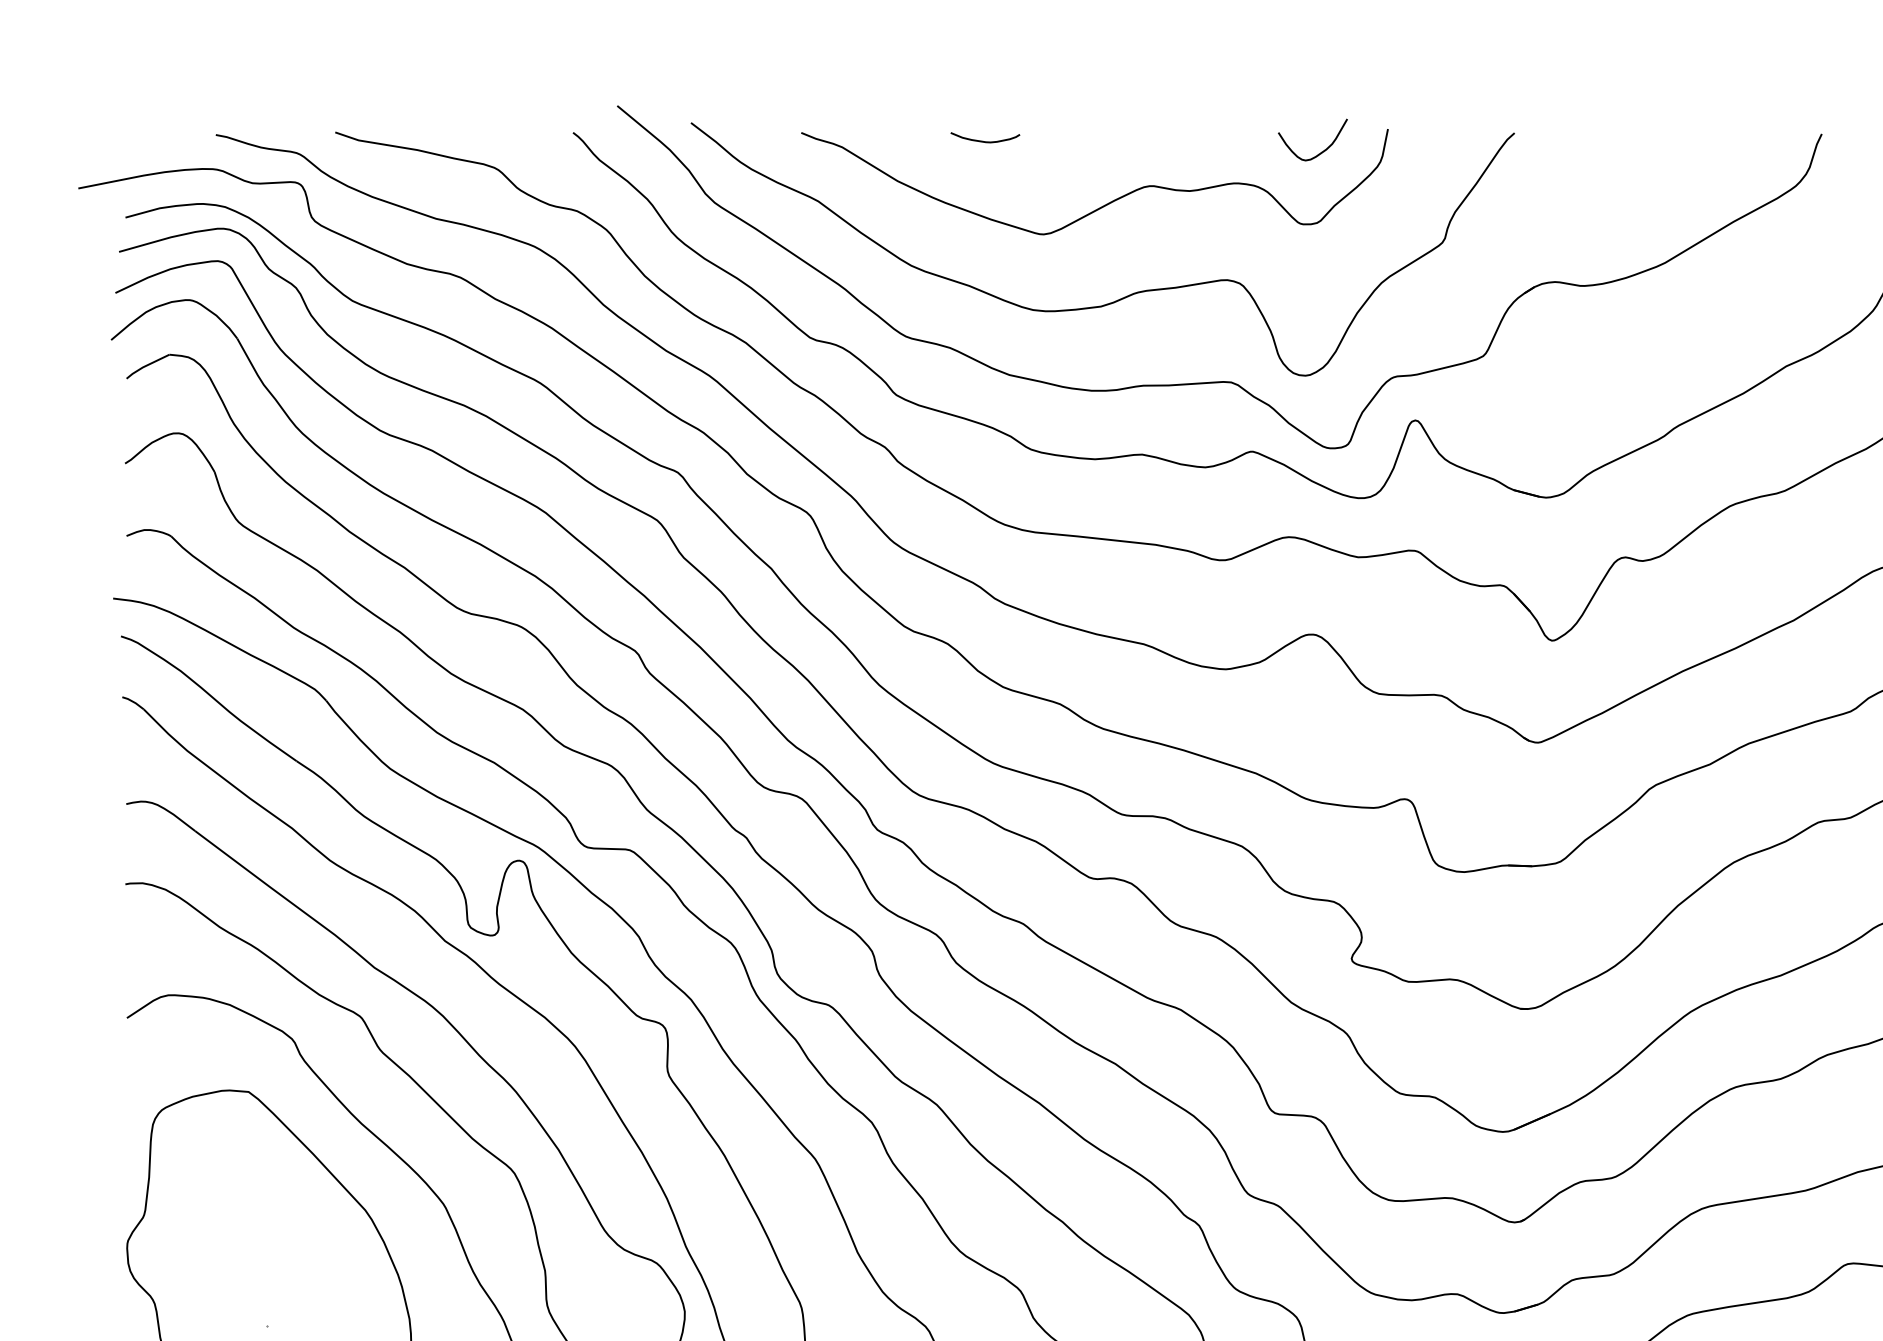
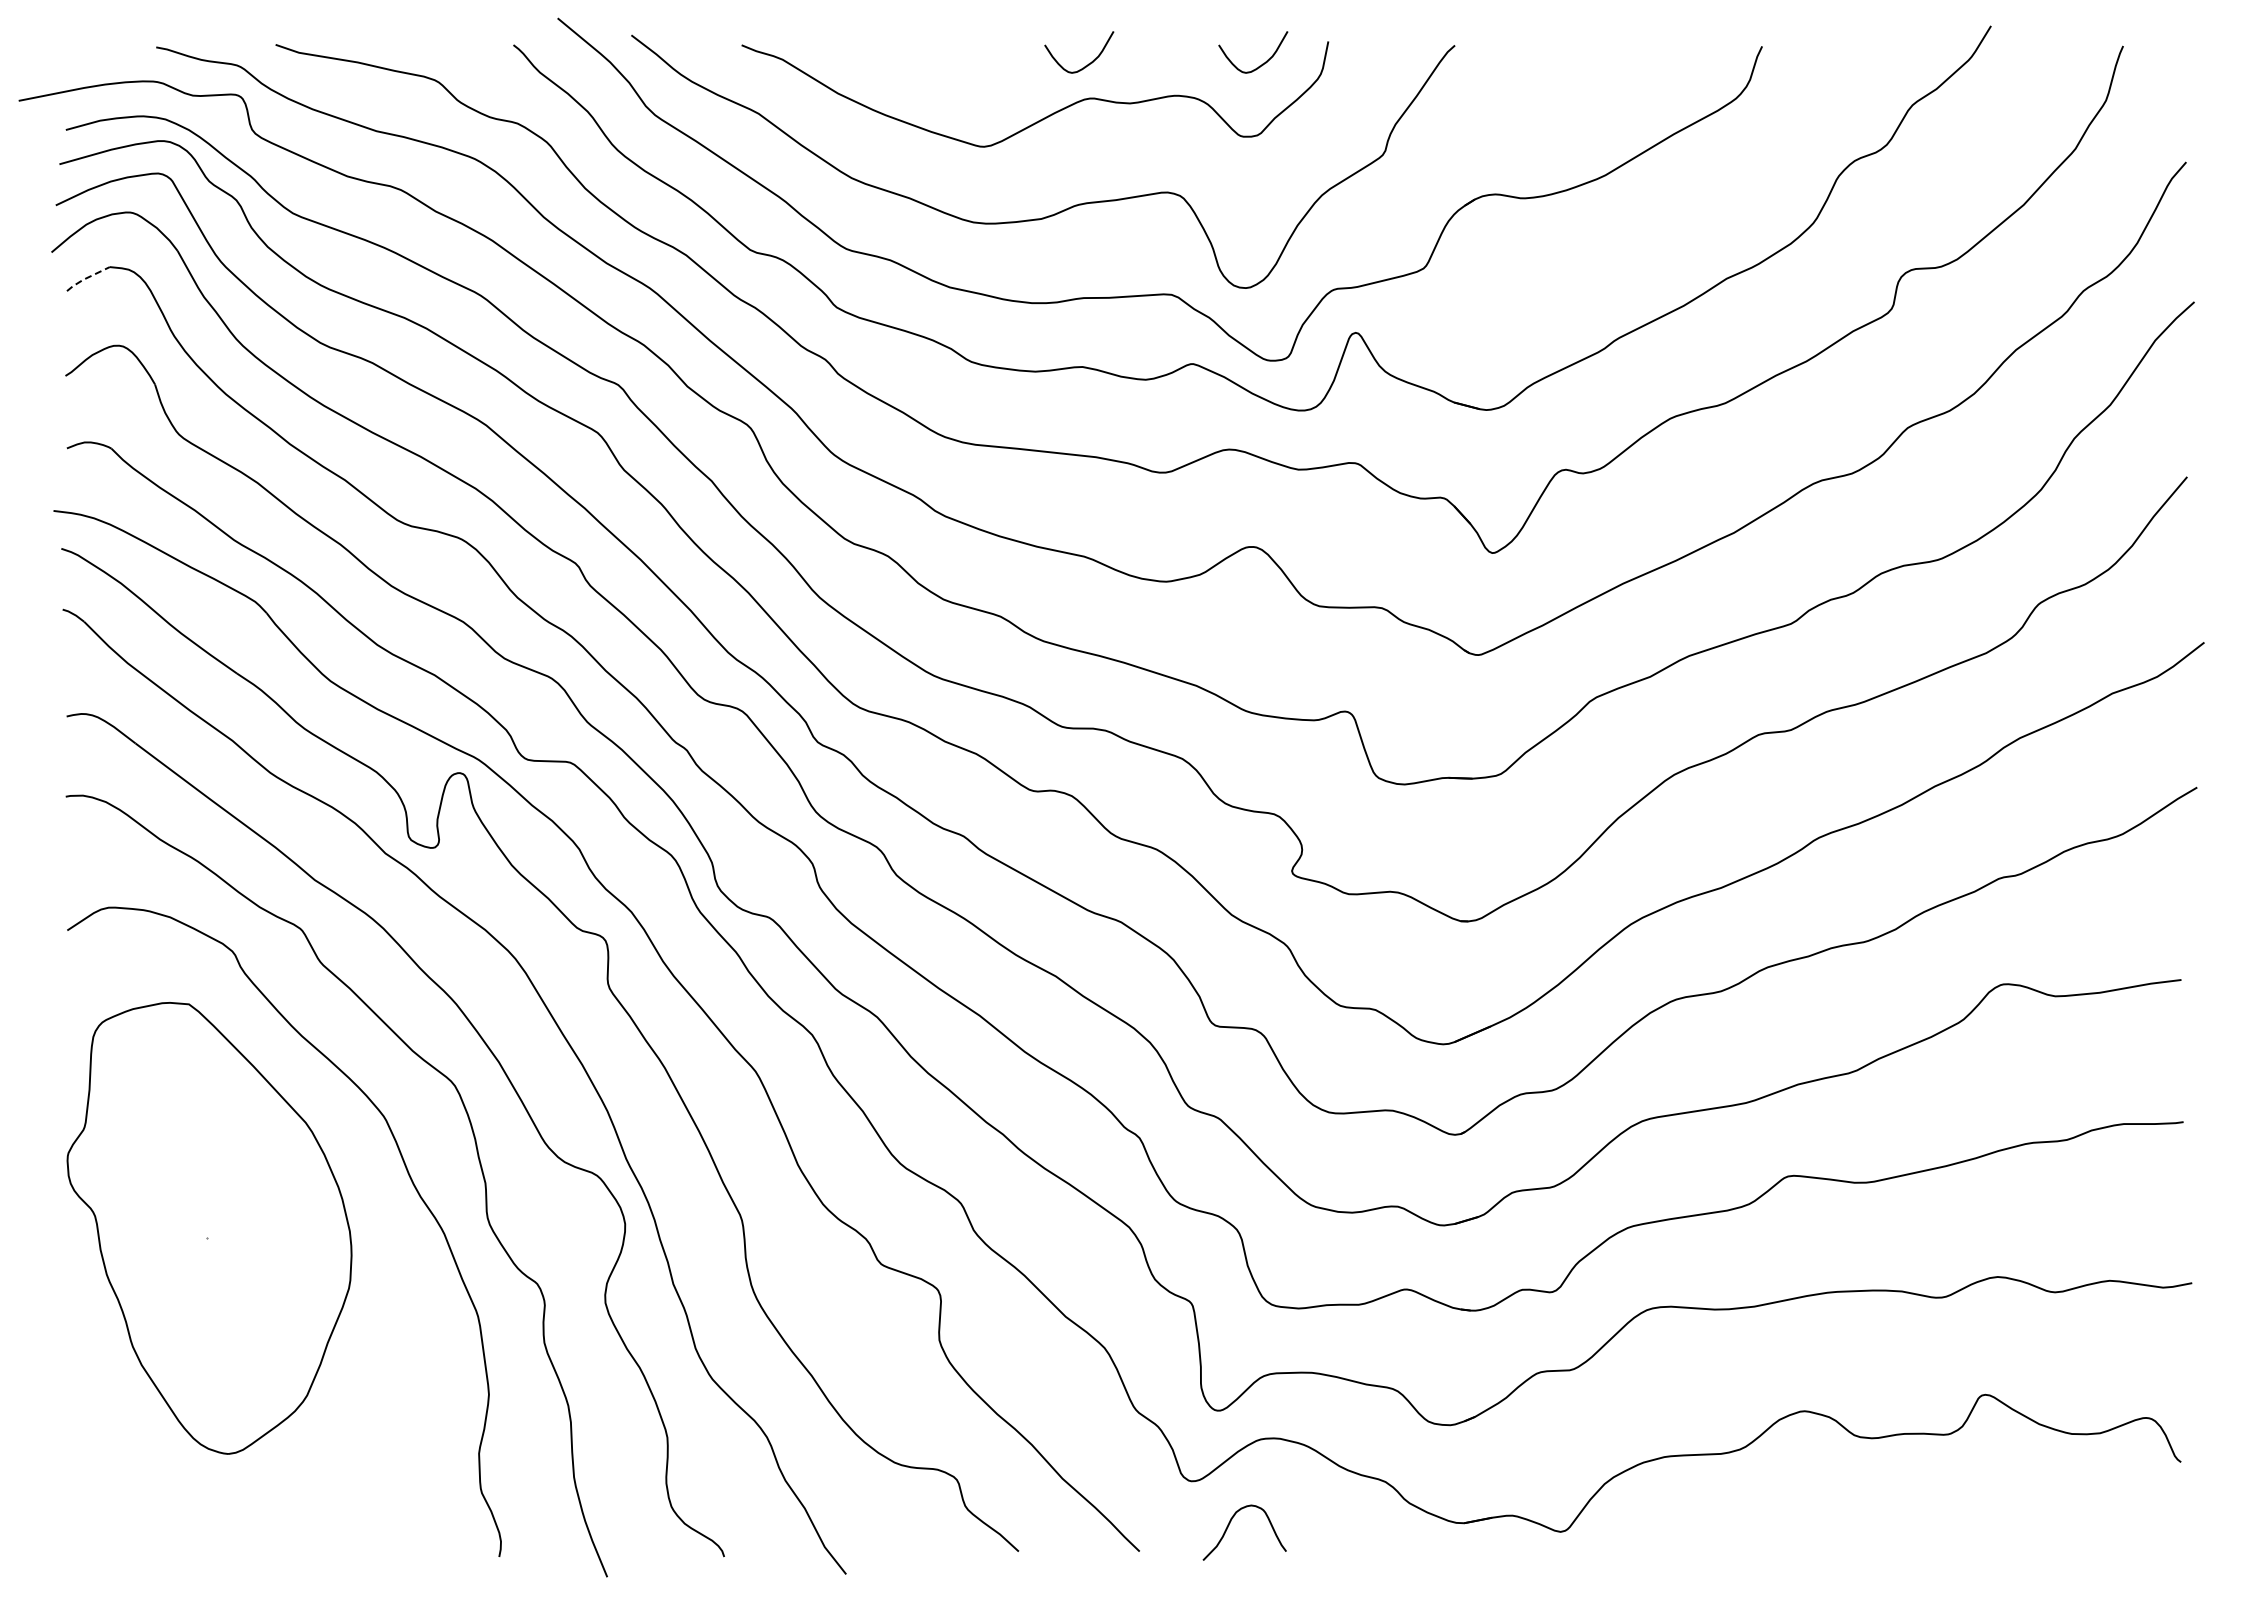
curve: (985, 141) -> (925, 53), removed
curve: (1148, 151) -> (1088, 63), added
line: (146, 366) -> (86, 278), solid -> dashed

